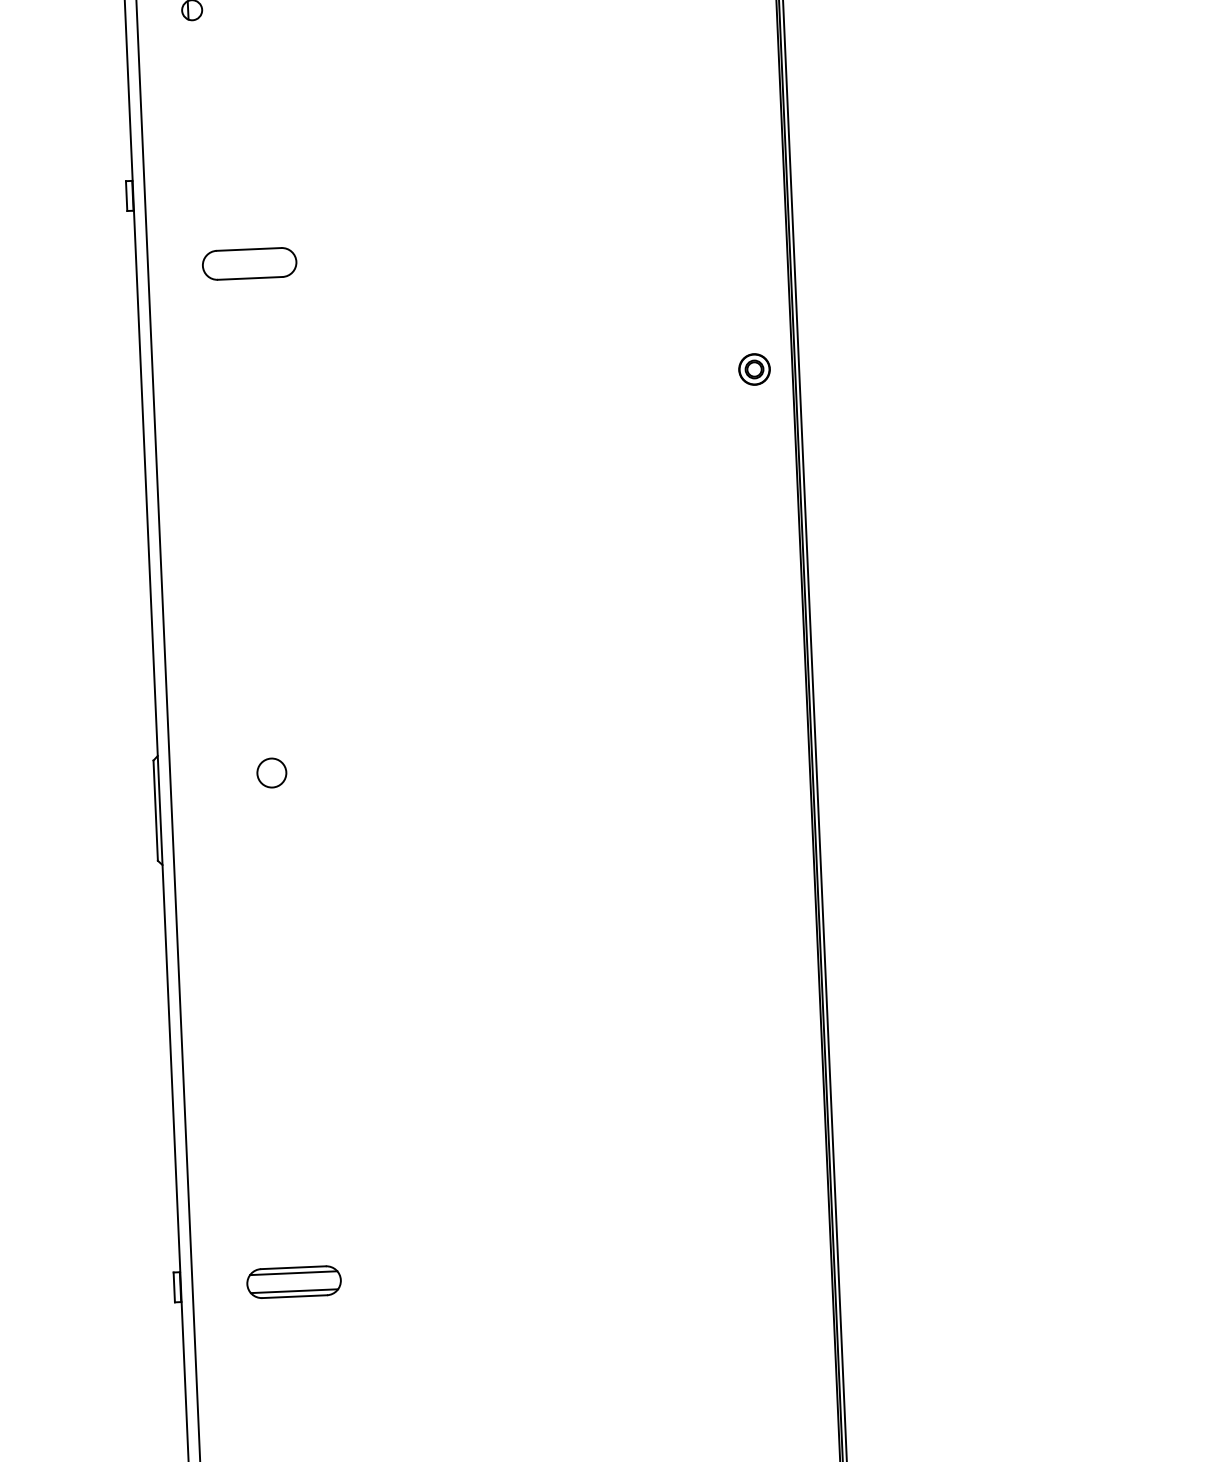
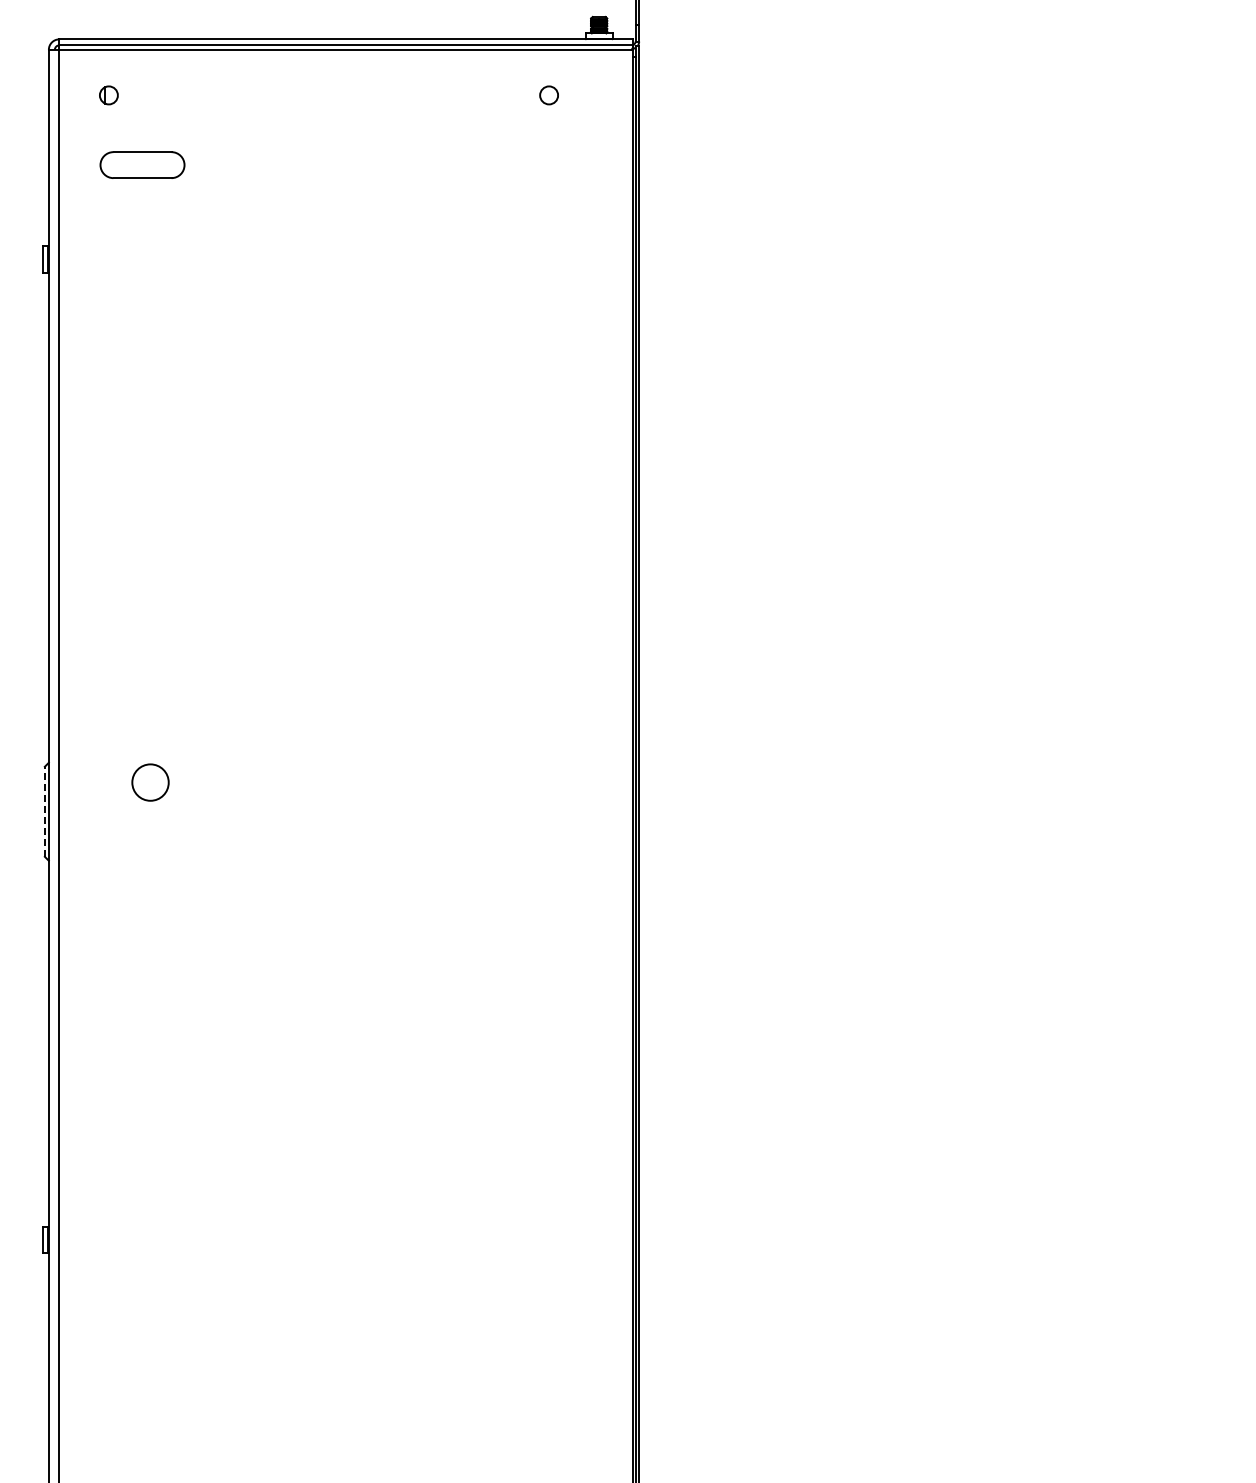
part: (249, 263) -> (142, 164), moved
part: (753, 369) -> (598, 439), removed
circle: (271, 772) -> (150, 782), size x1.4
line: (155, 810) -> (44, 811), solid -> dashed
part: (294, 1281) -> (150, 1239), removed

